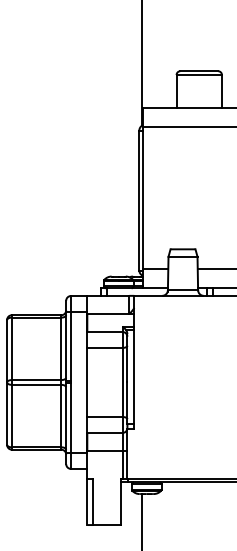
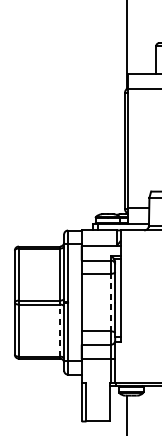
line: (122, 382) -> (111, 302), solid -> dashed
line: (61, 415) -> (60, 330), solid -> dashed

